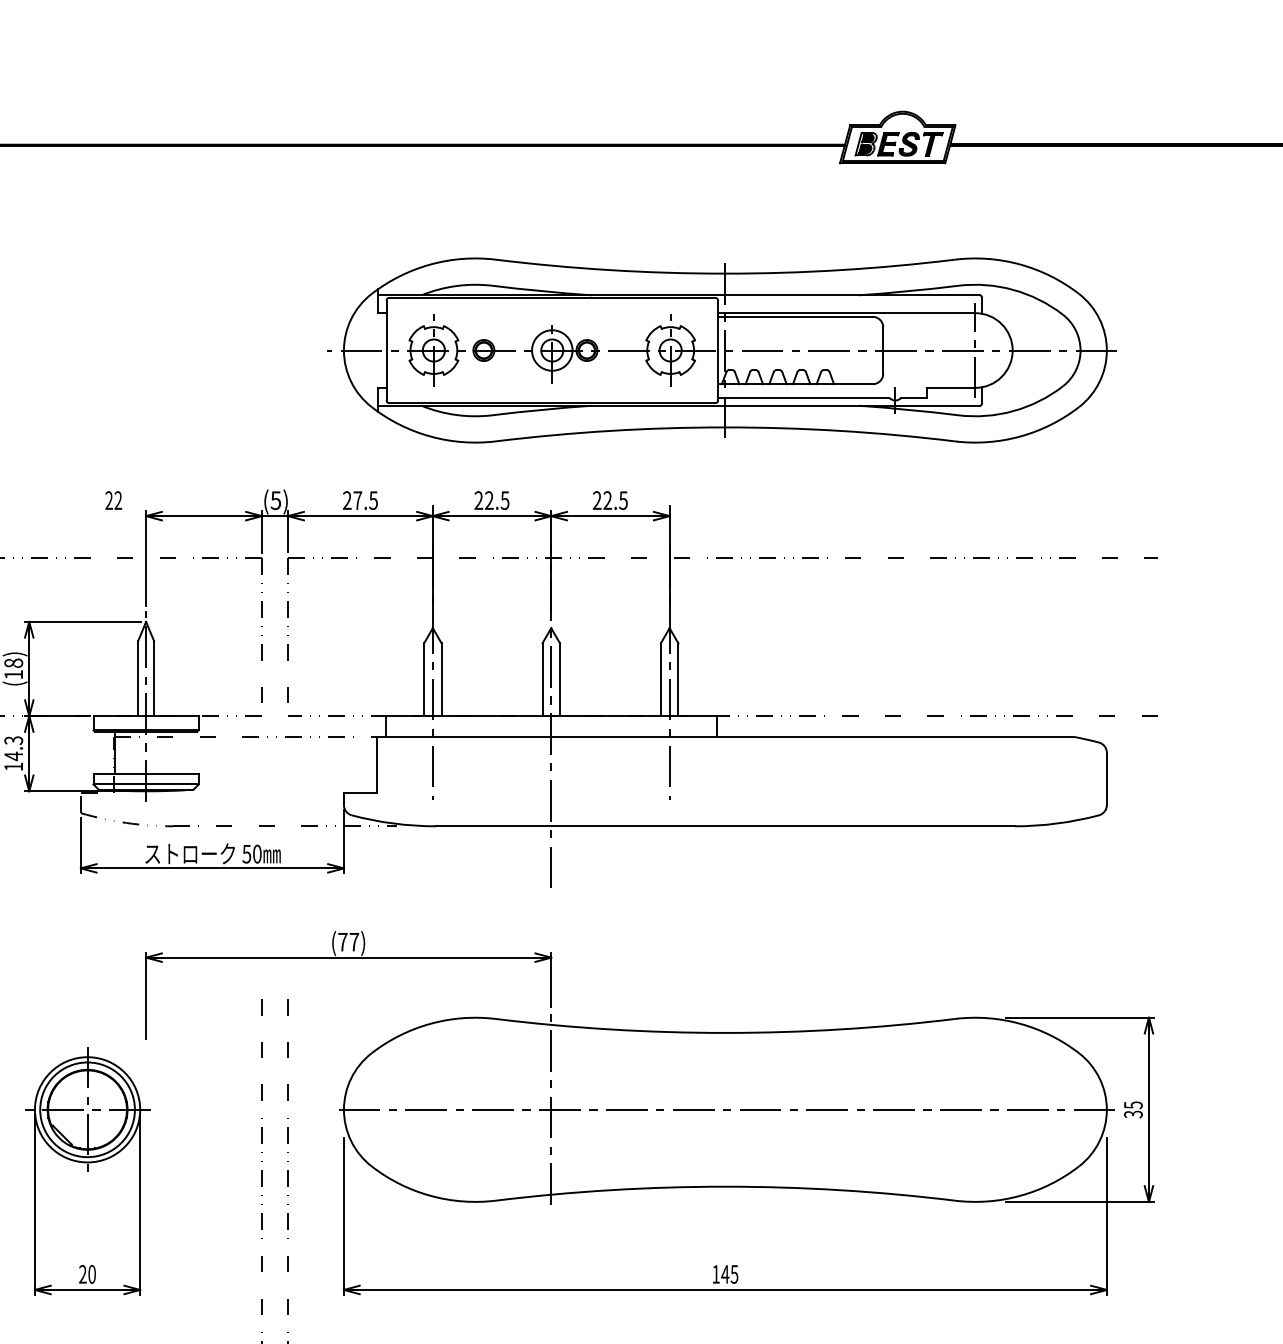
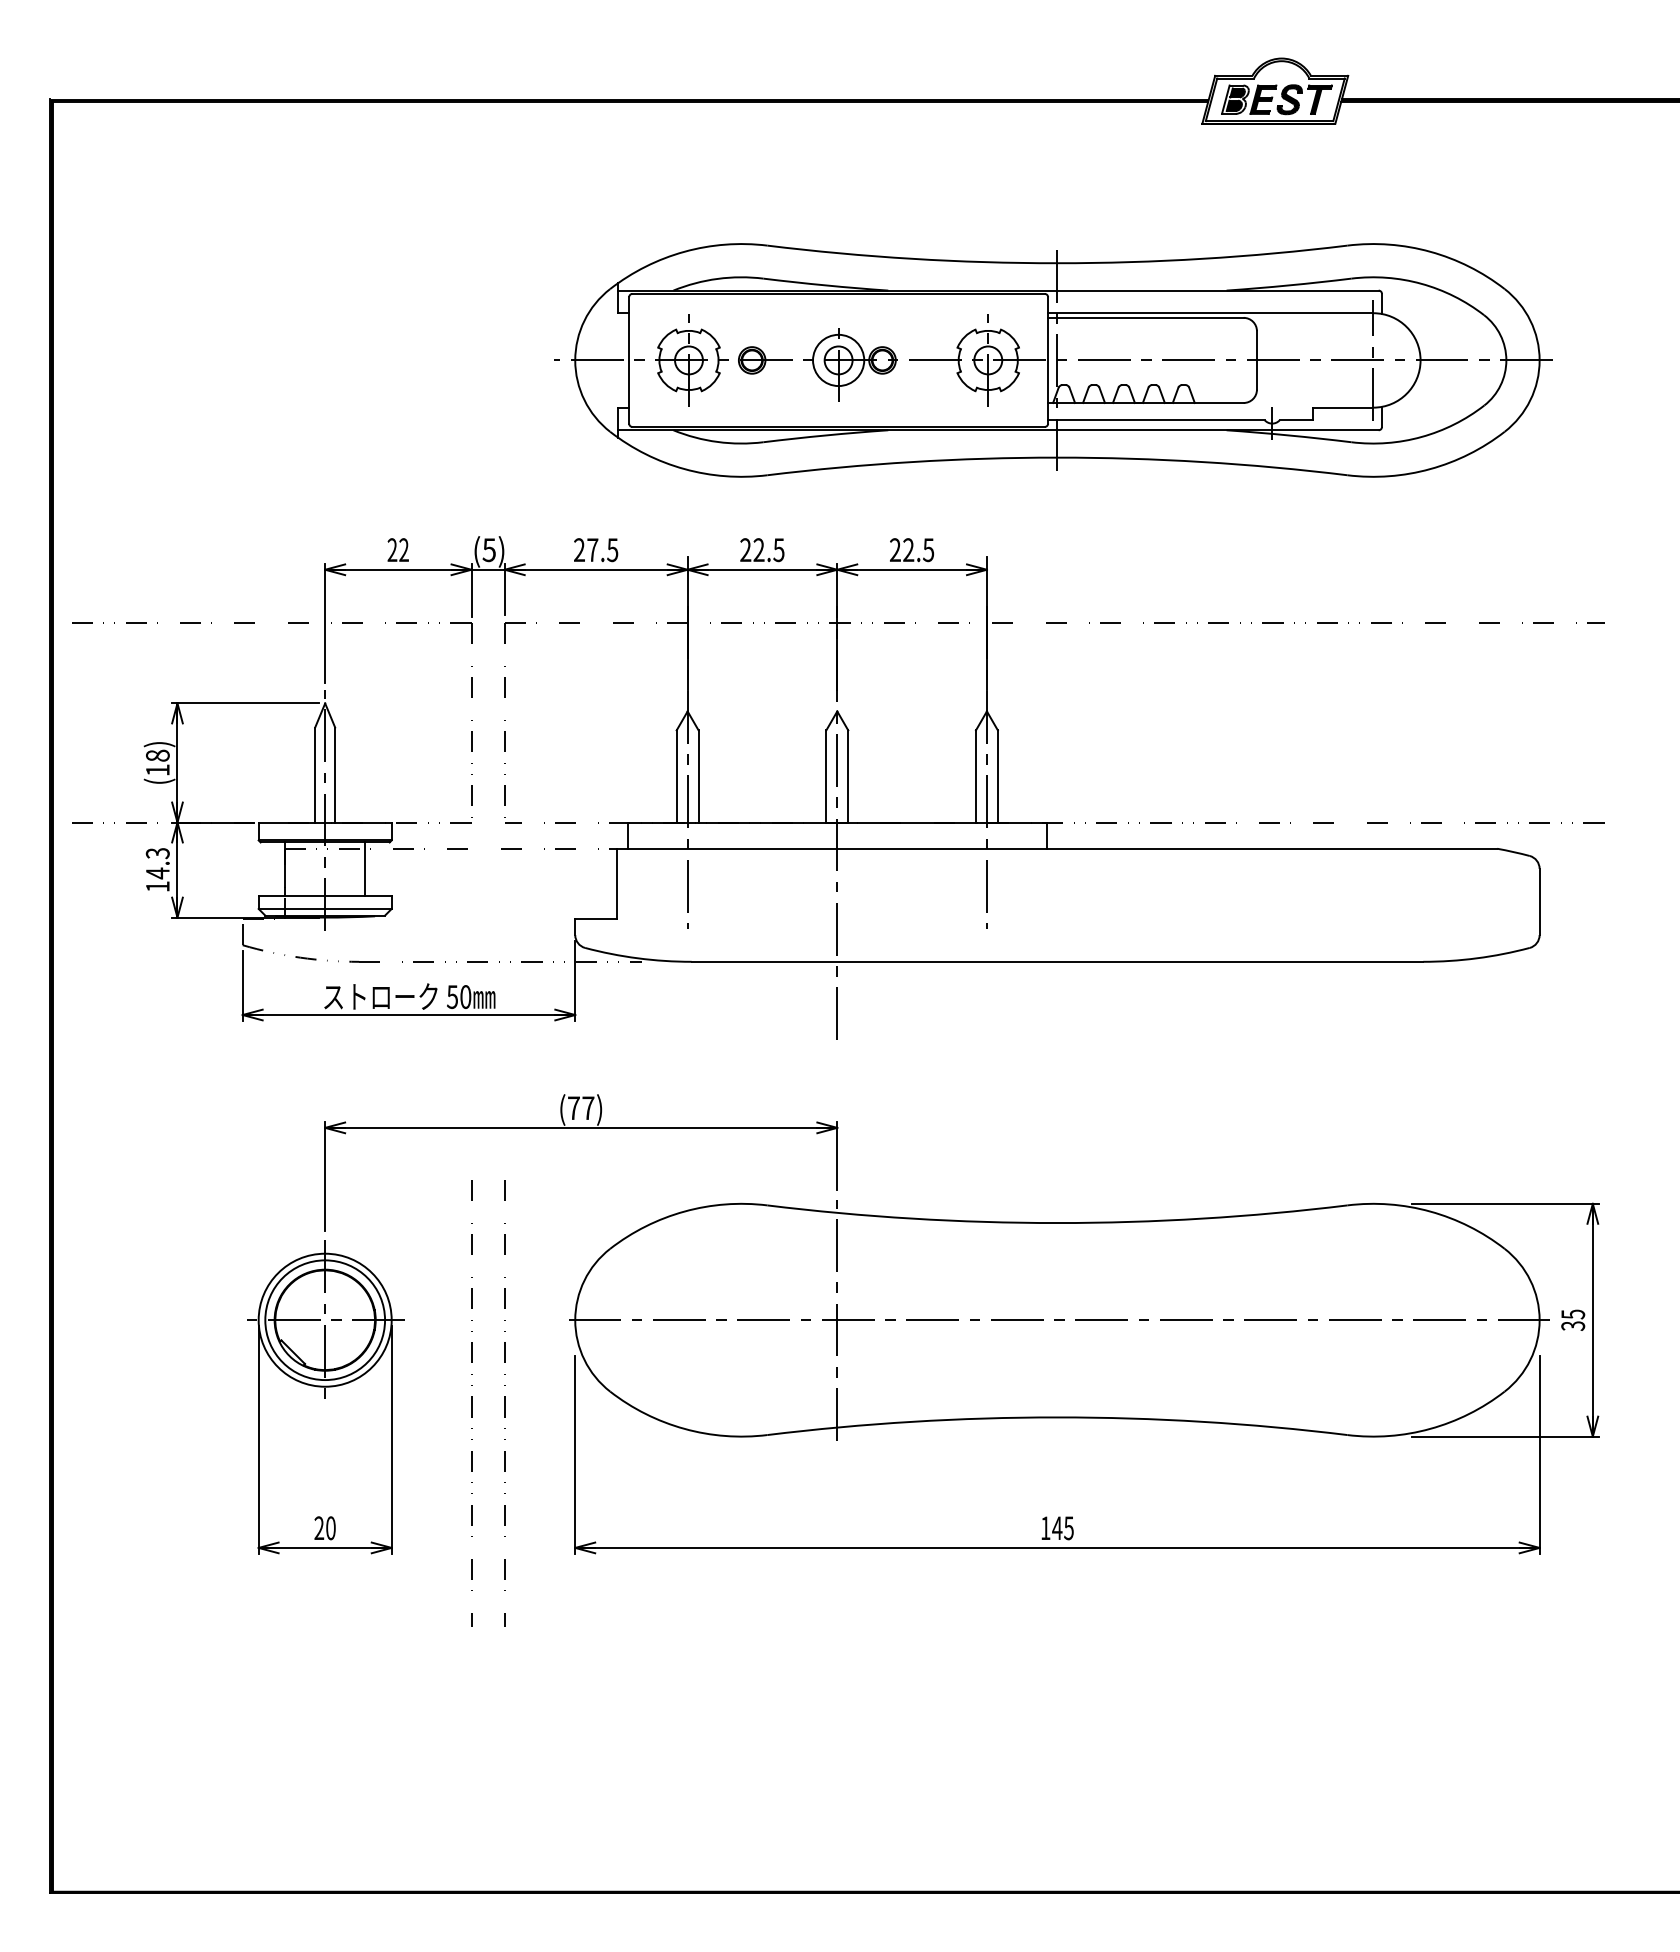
text: (113, 500) -> (397, 549), moved
line: (178, 752) -> (365, 868), added
part: (87, 1170) -> (325, 1397), moved

